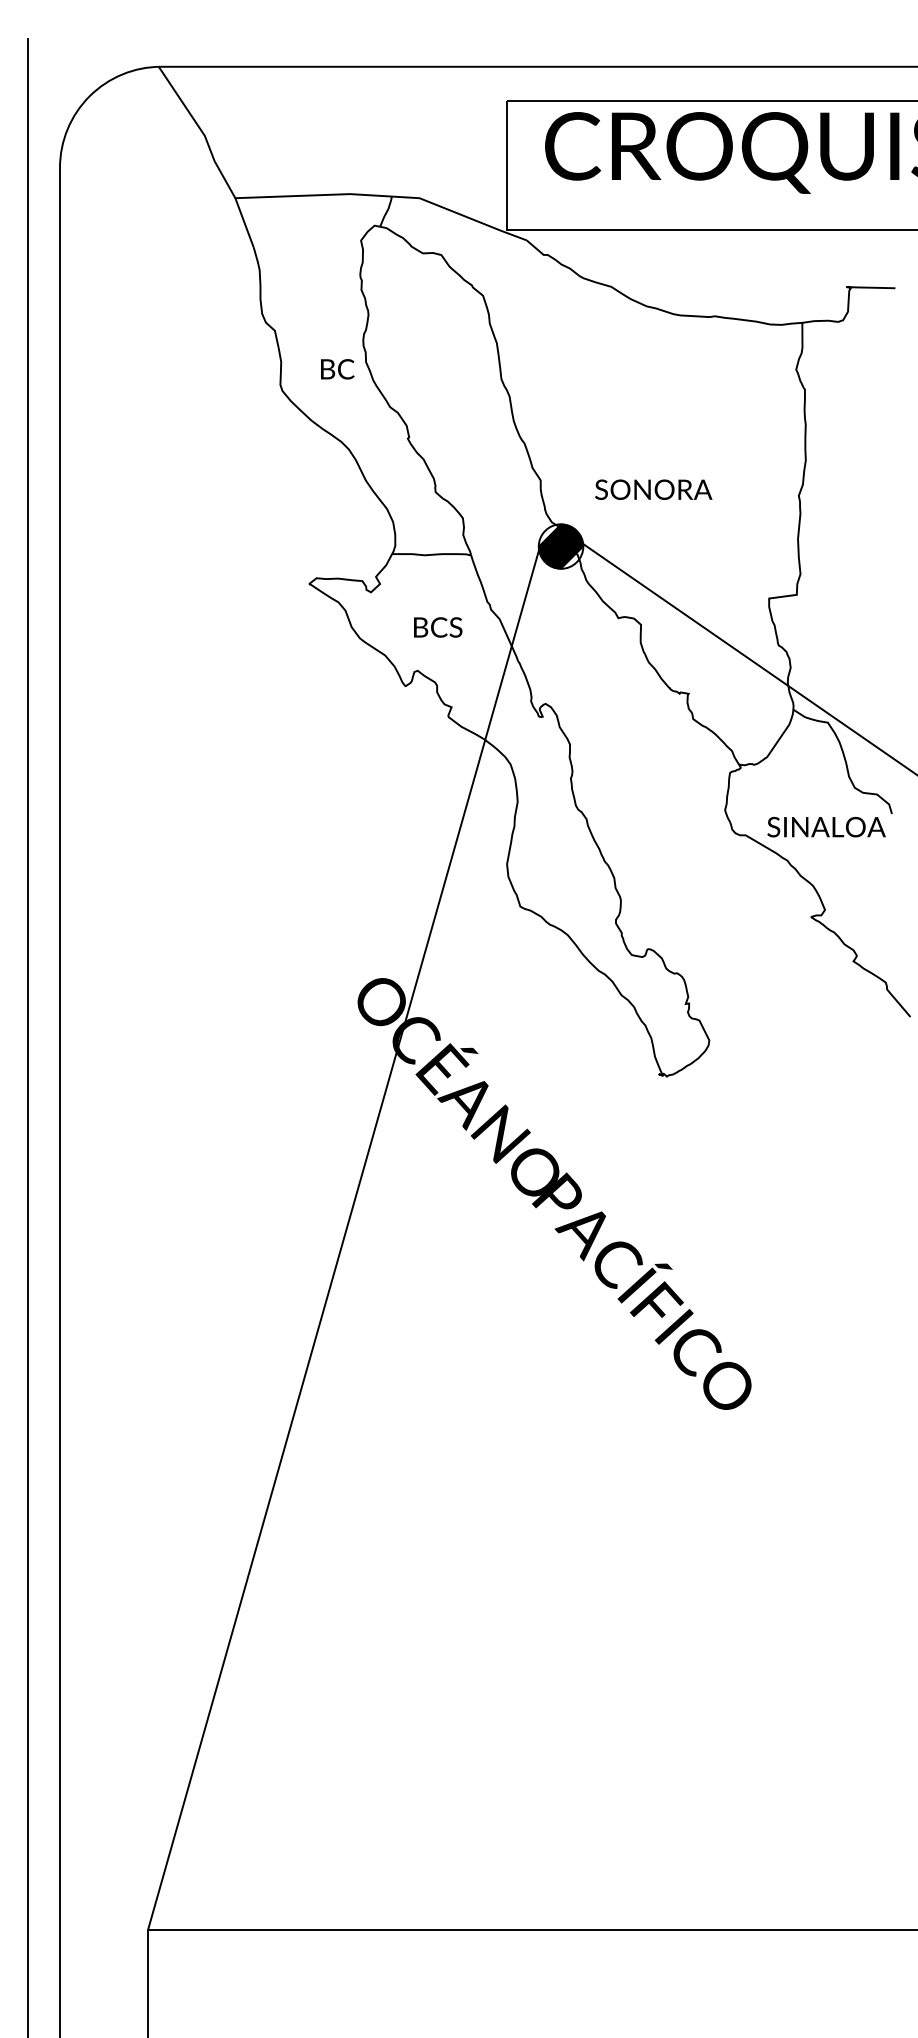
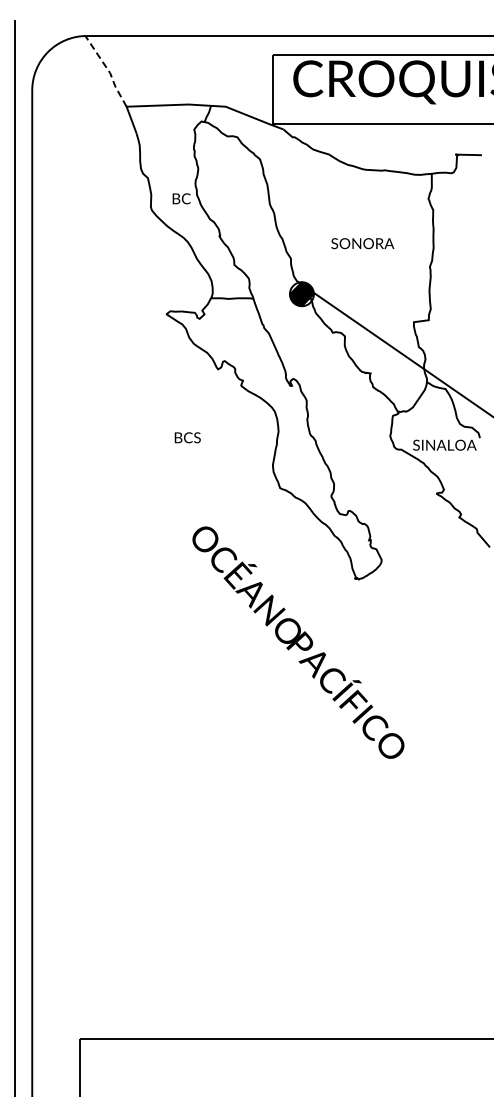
line: (201, 130) -> (108, 70), solid -> dashed
text: (653, 489) -> (362, 243), moved
text: (437, 626) -> (187, 437), moved
line: (342, 1240) -> (184, 667), removed

